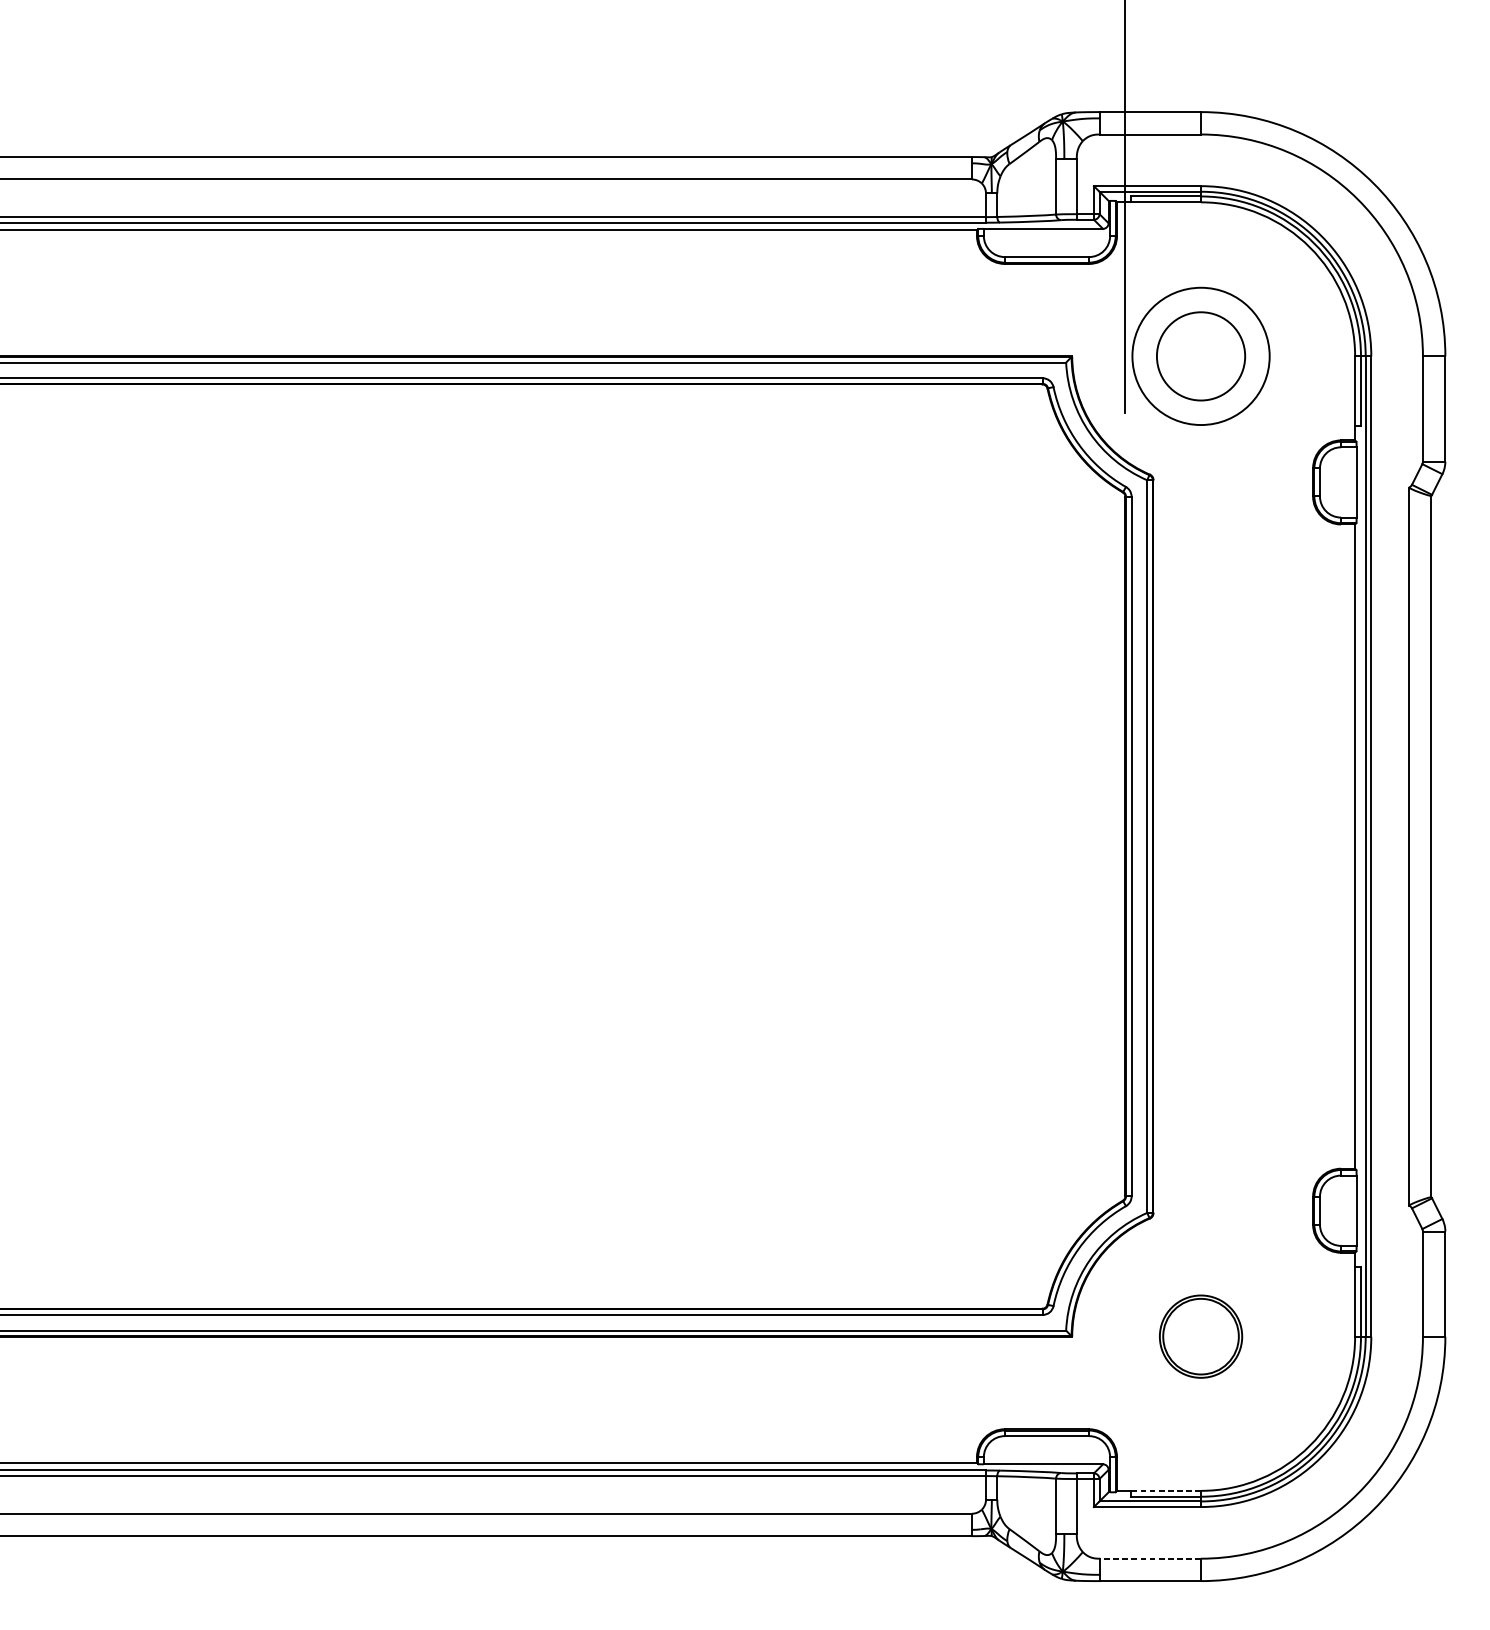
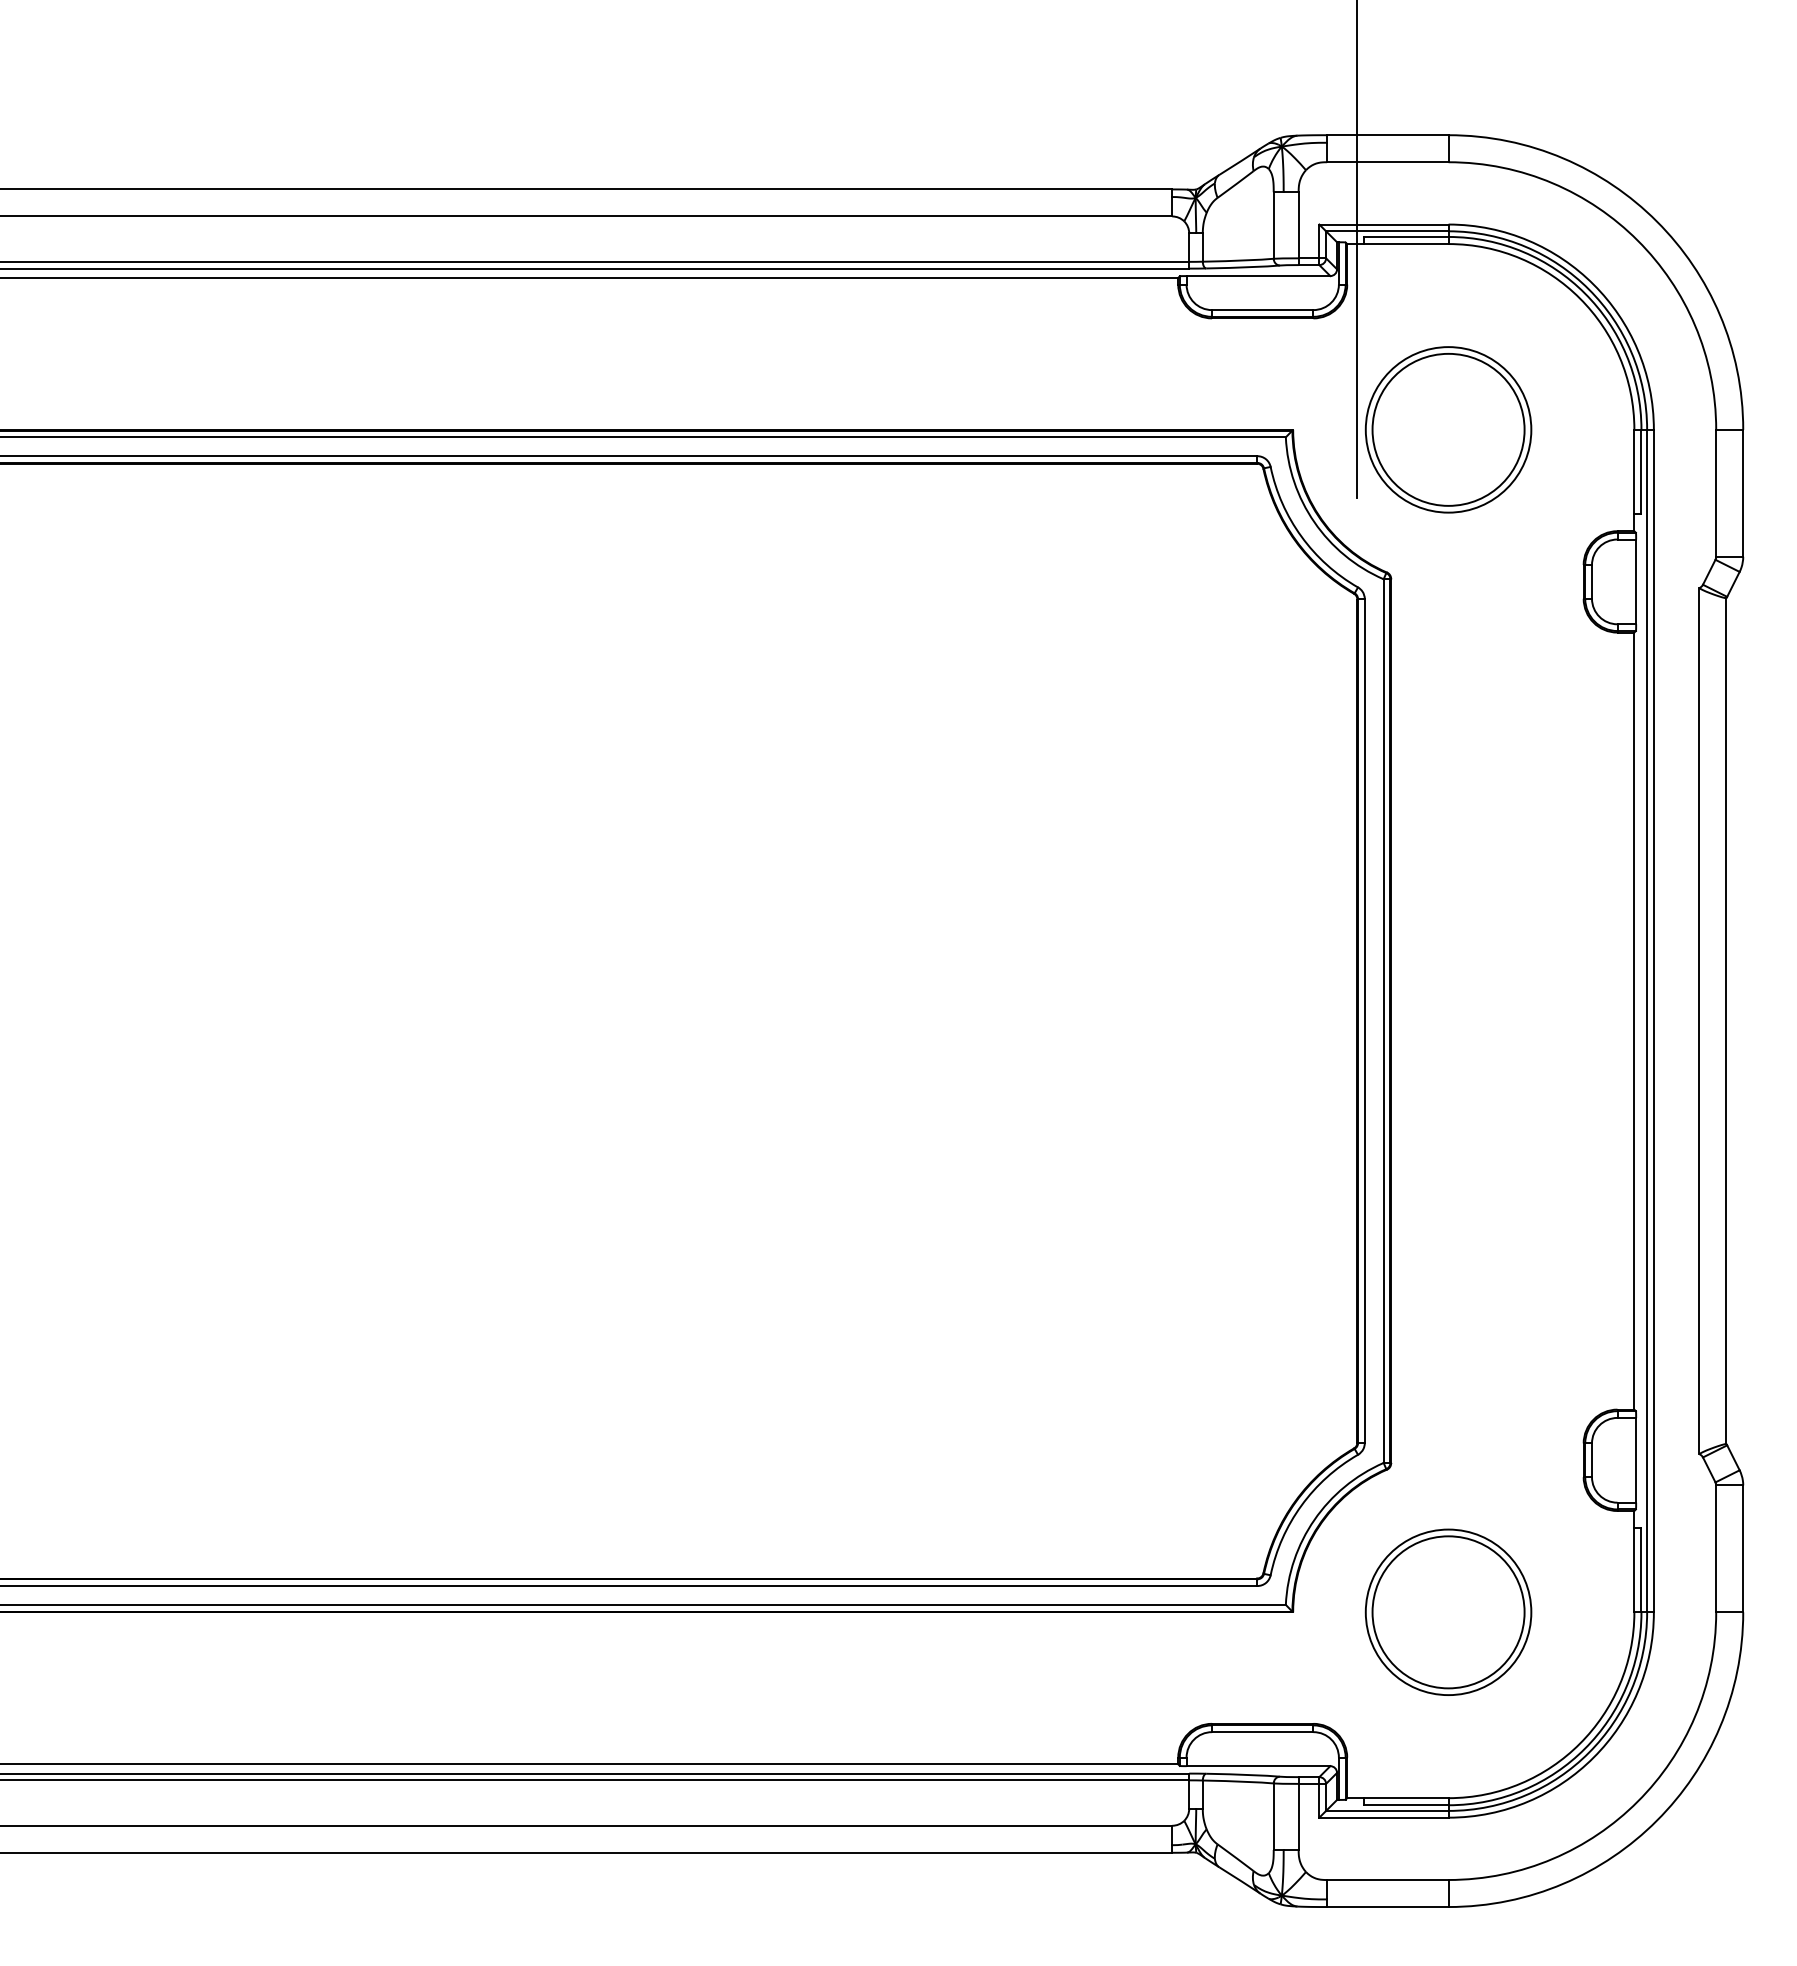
circle: (1201, 356) -> (1448, 429), size x1.43
part: (1201, 1336) -> (1448, 1611), size x1.67
line: (1165, 1491) -> (1405, 1798), dashed -> solid
line: (1150, 1558) -> (1387, 1879), dashed -> solid

